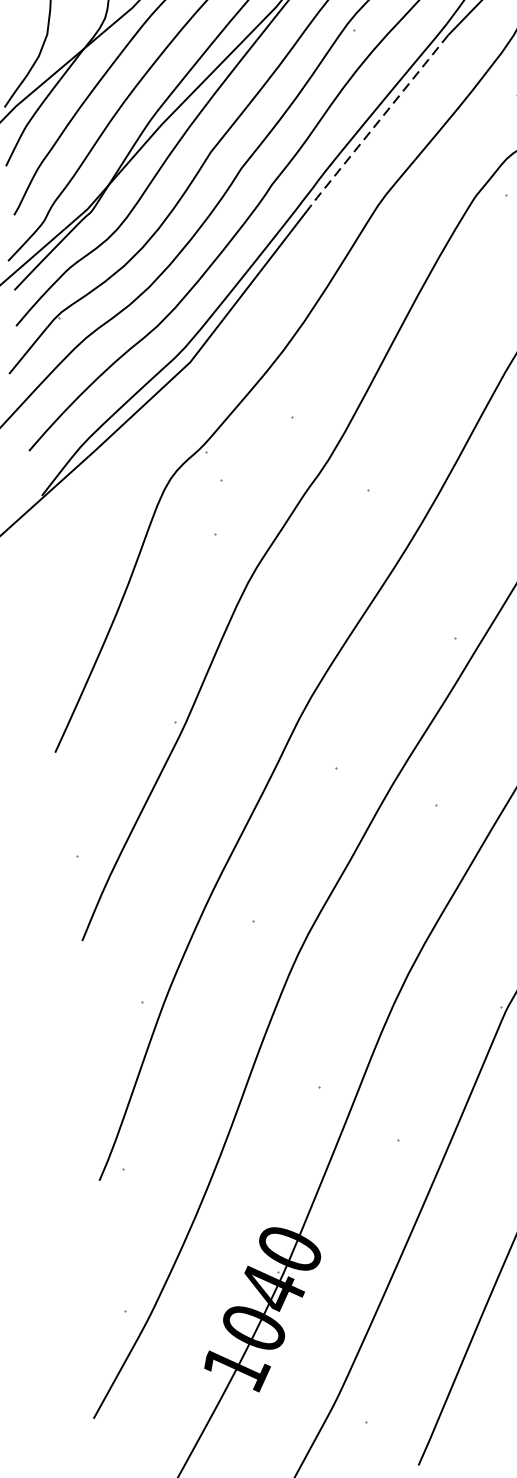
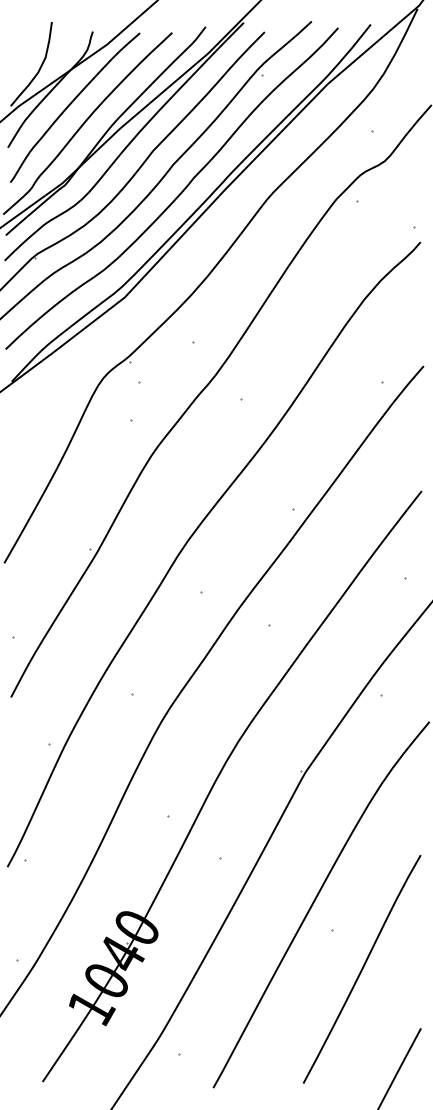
line: (378, 121) -> (272, 140), dashed -> solid

